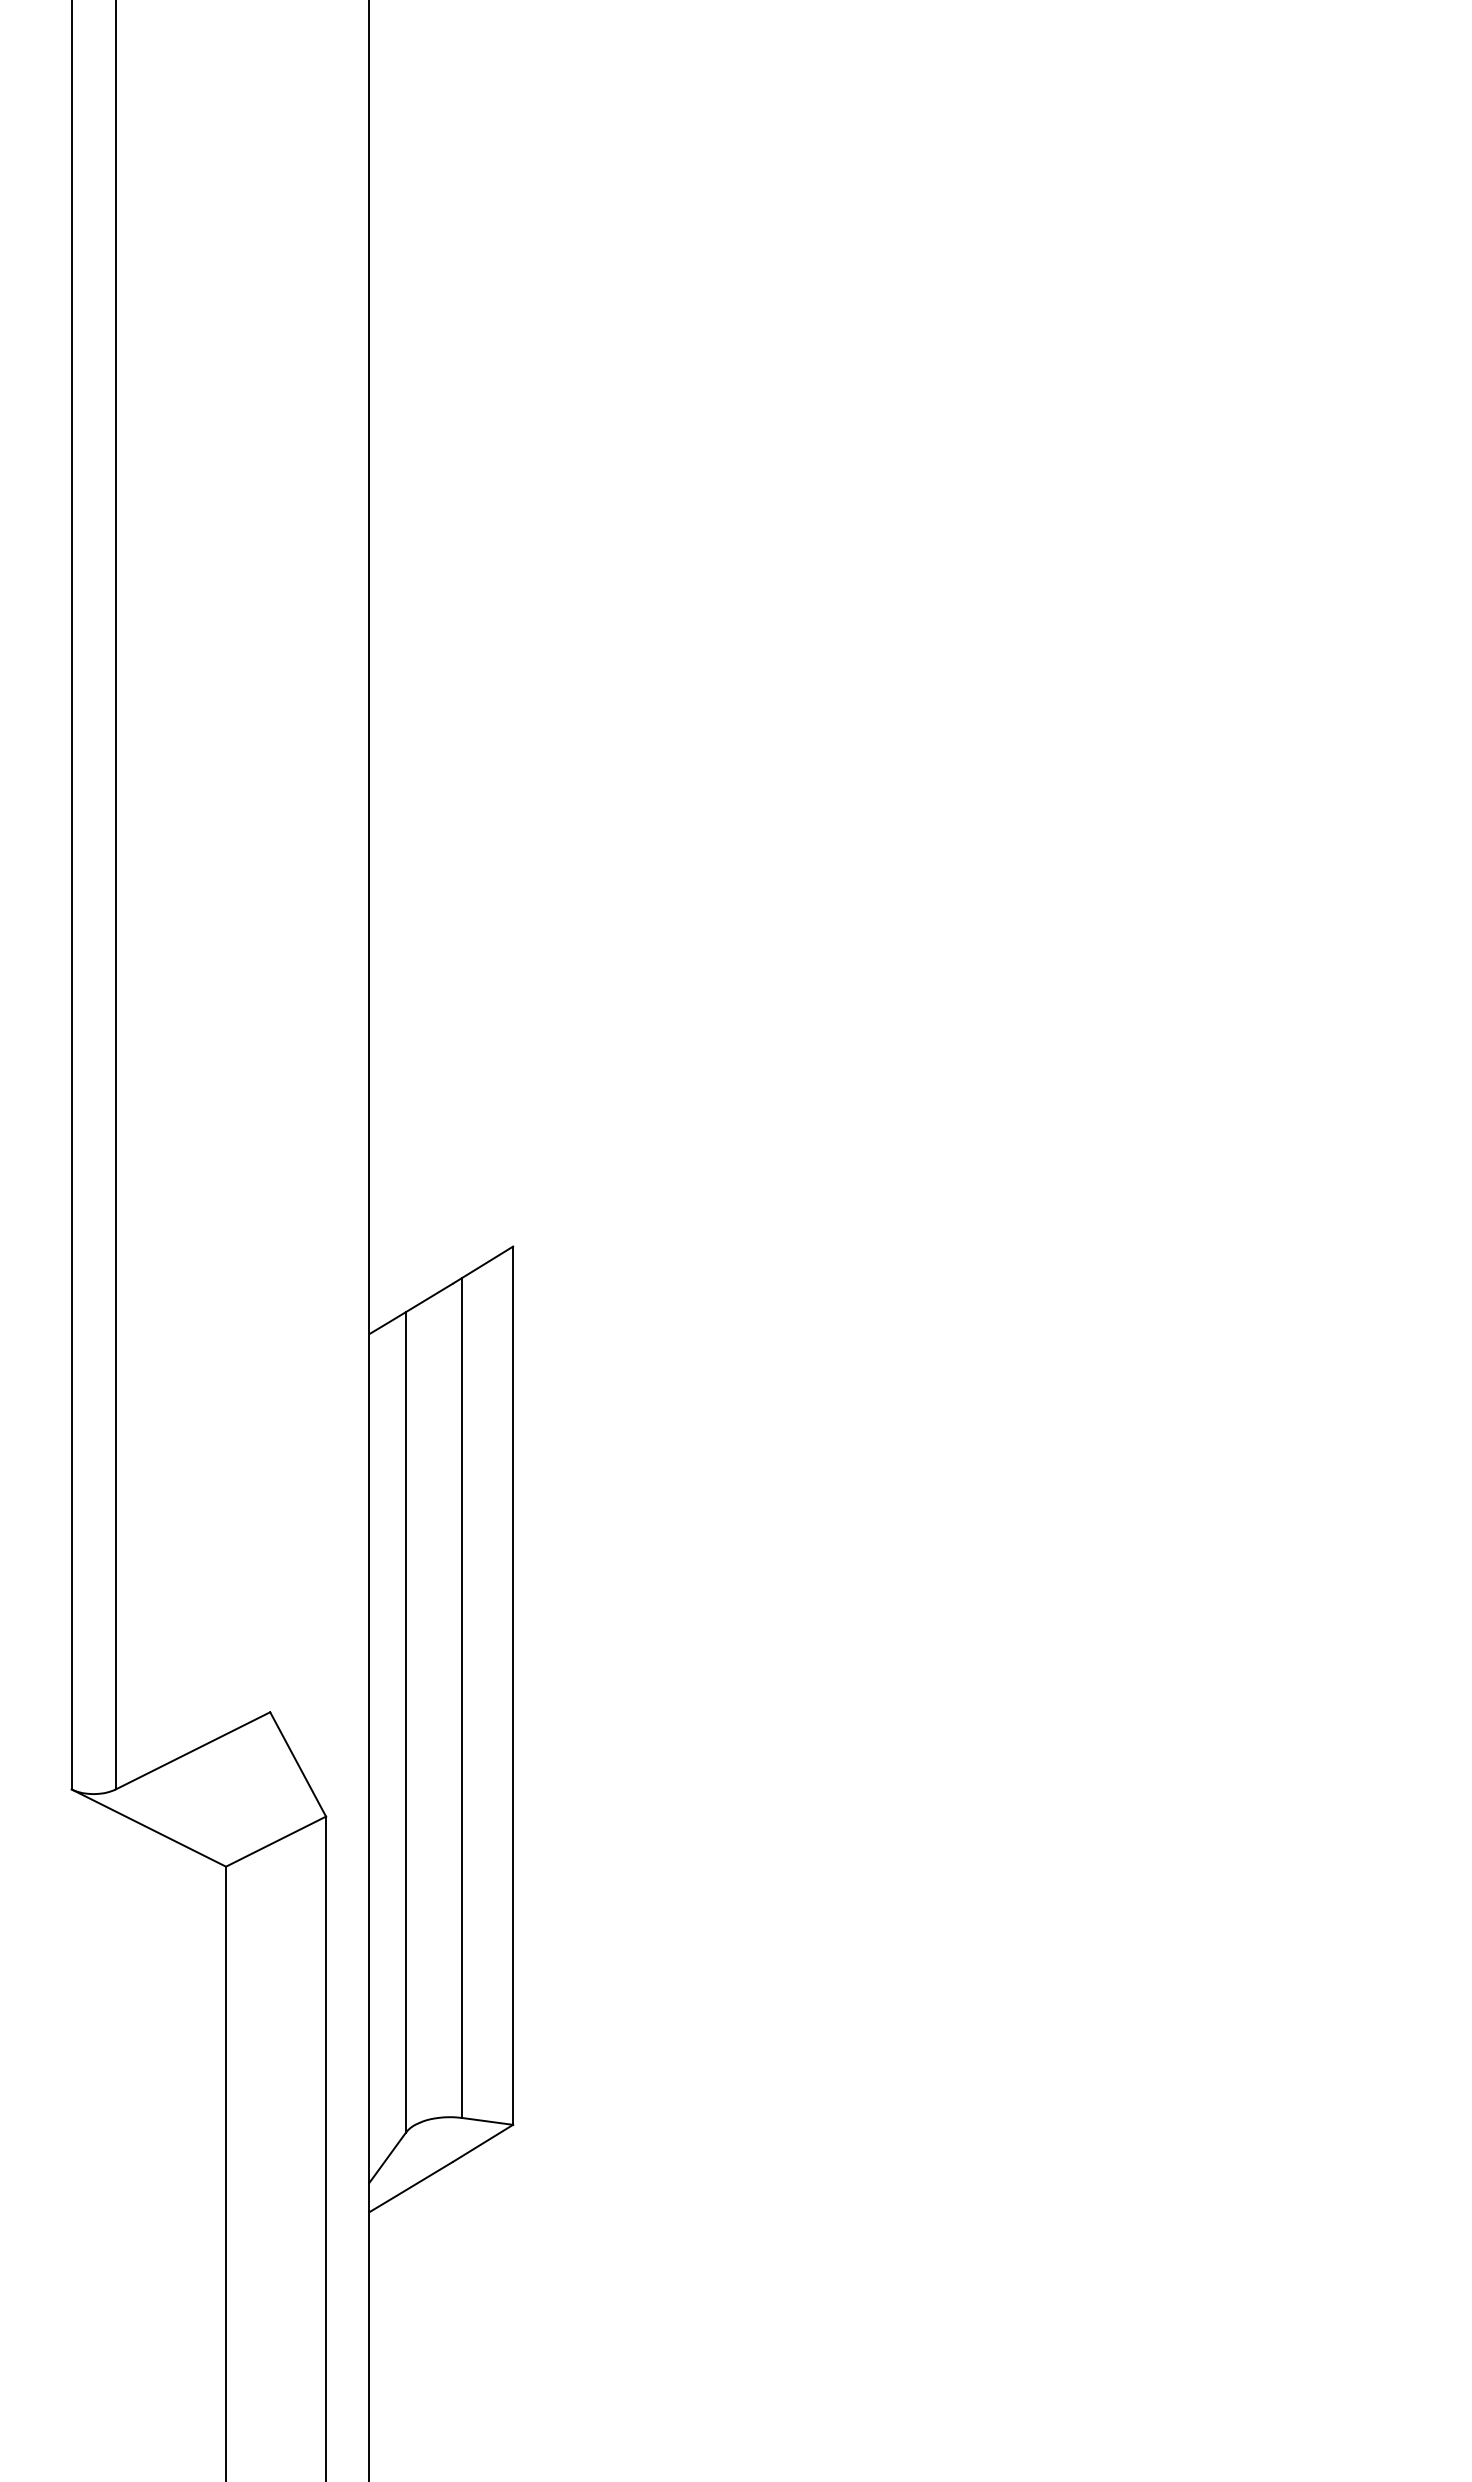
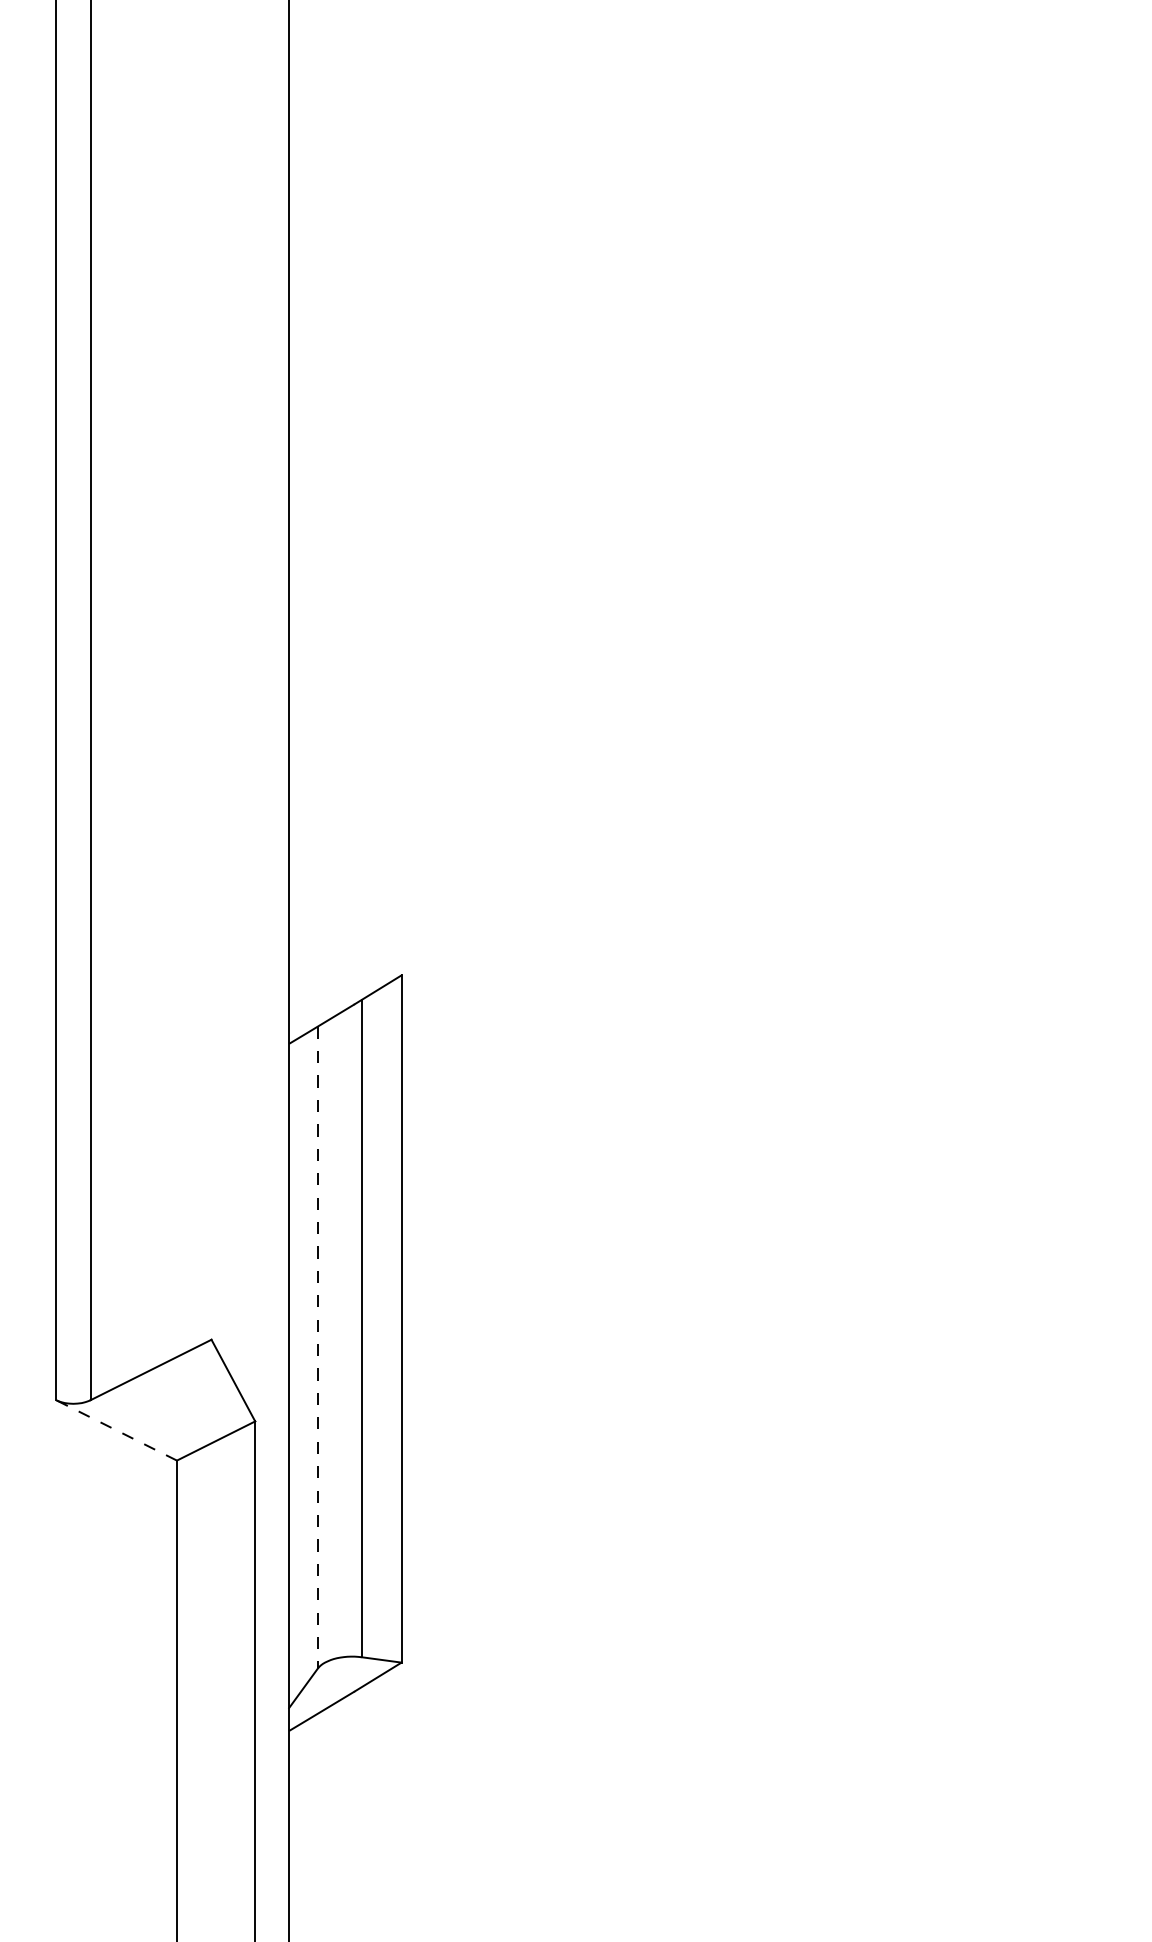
line: (406, 1722) -> (318, 1347), solid -> dashed
line: (148, 1827) -> (116, 1429), solid -> dashed

